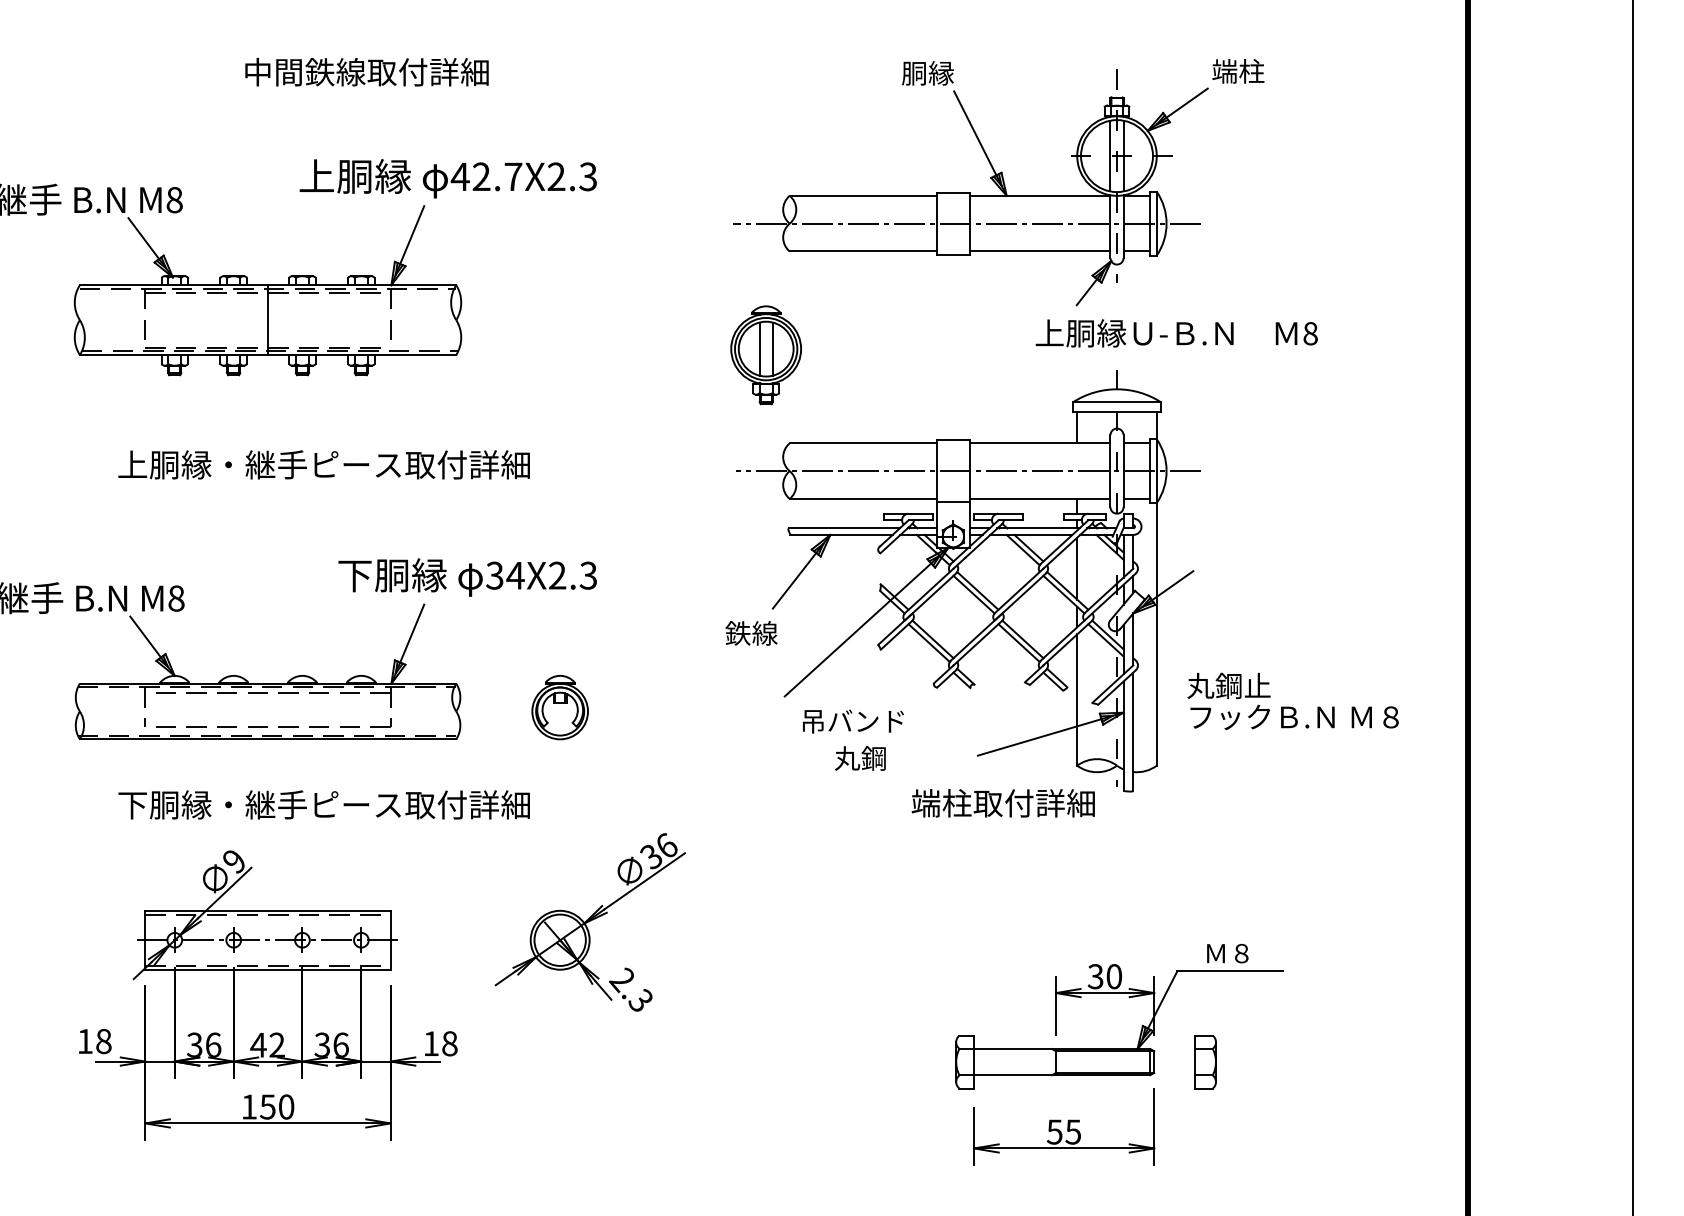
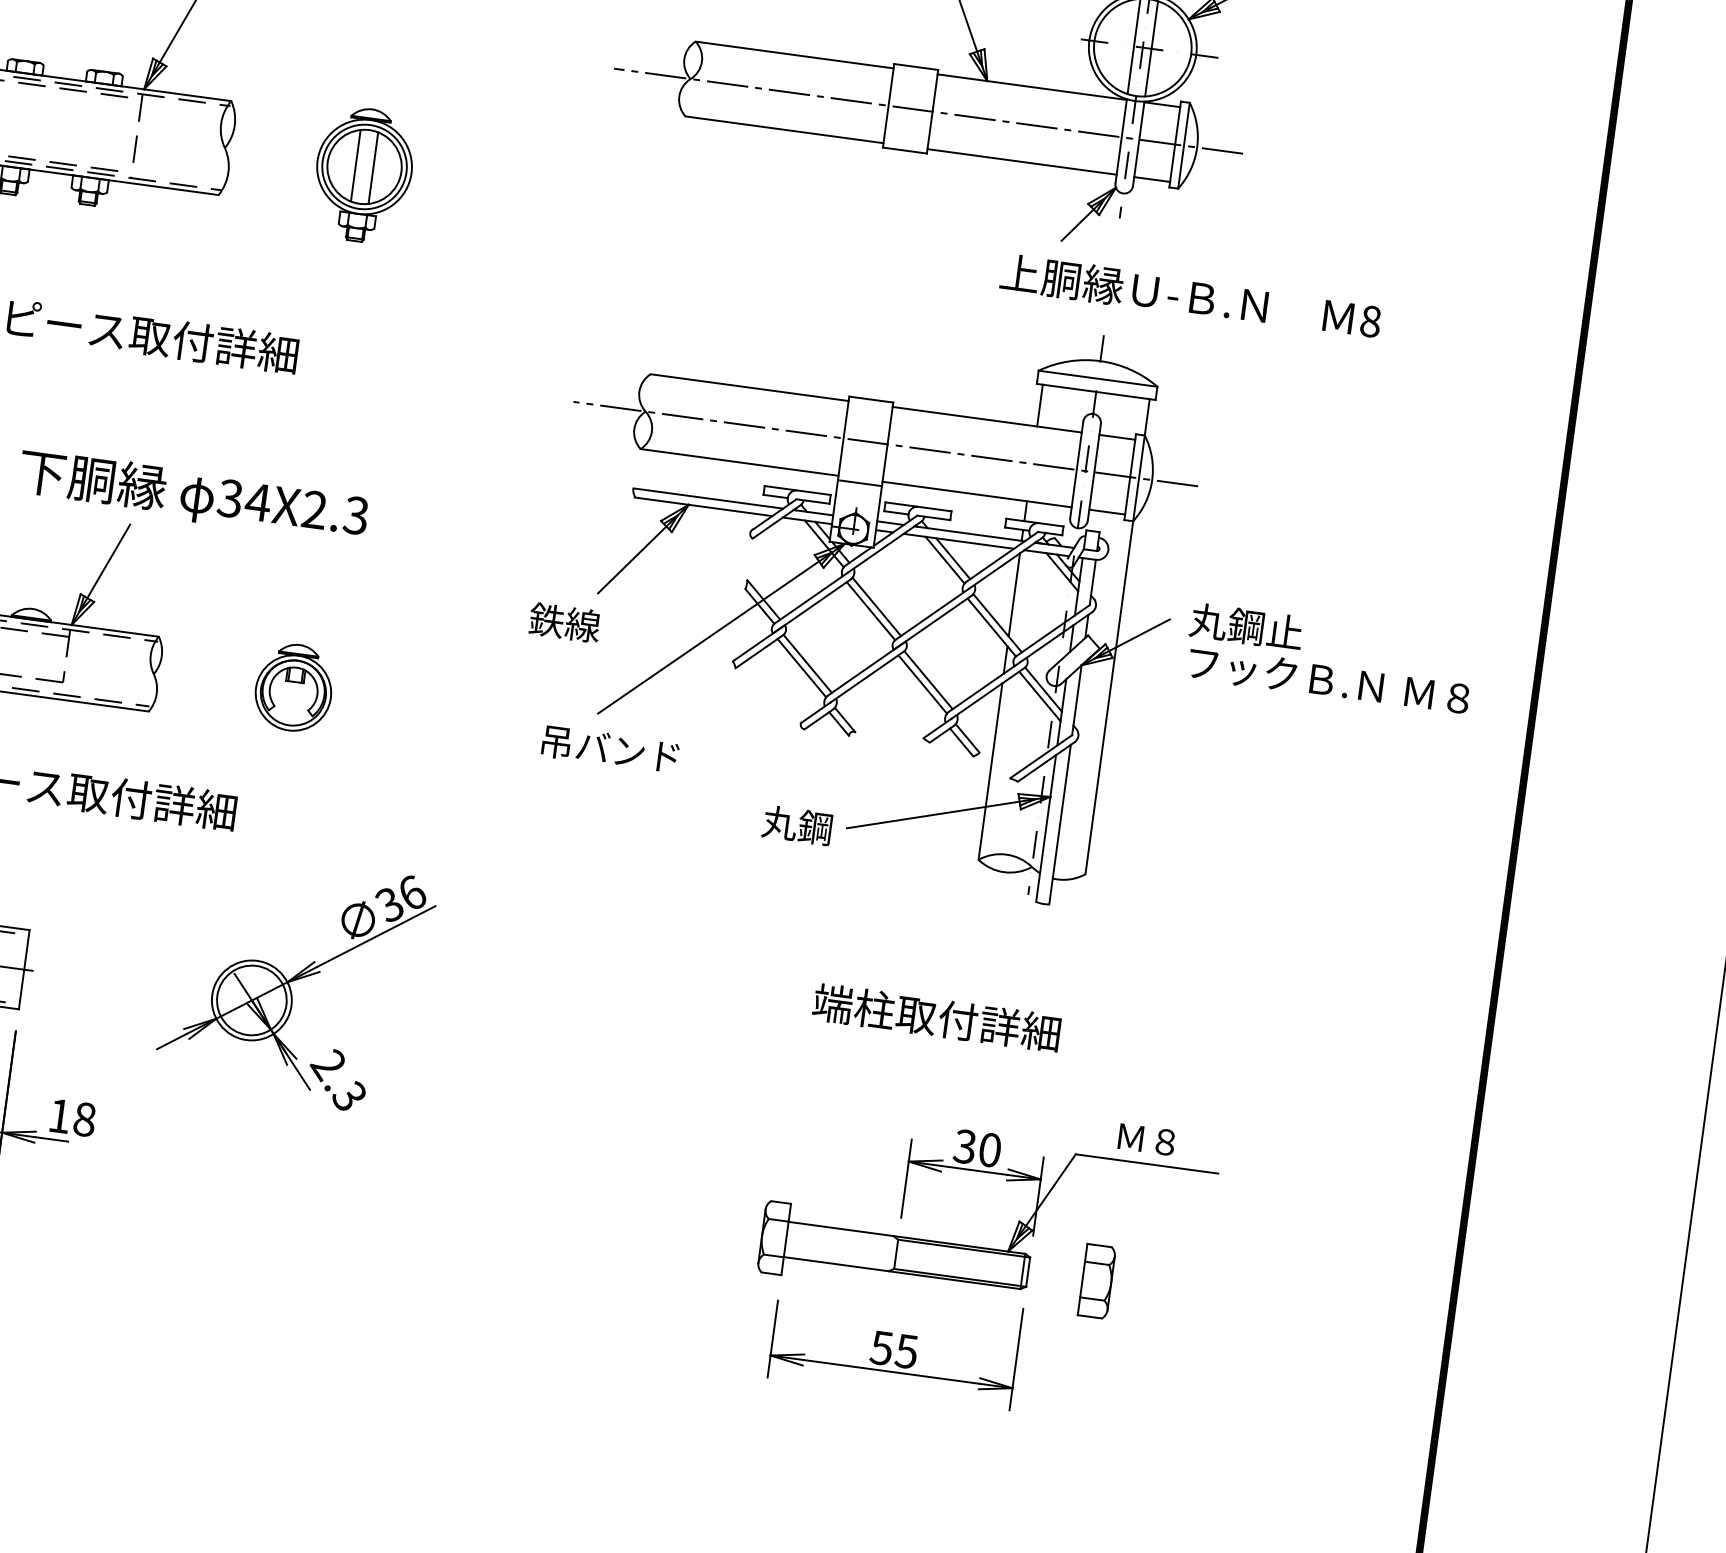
part: (765, 355) -> (362, 175), moved
text: (1292, 701) -> (1329, 659), moved
text: (853, 721) -> (610, 749), moved
text: (859, 758) -> (796, 825), moved
text: (1002, 803) -> (935, 1017), moved

